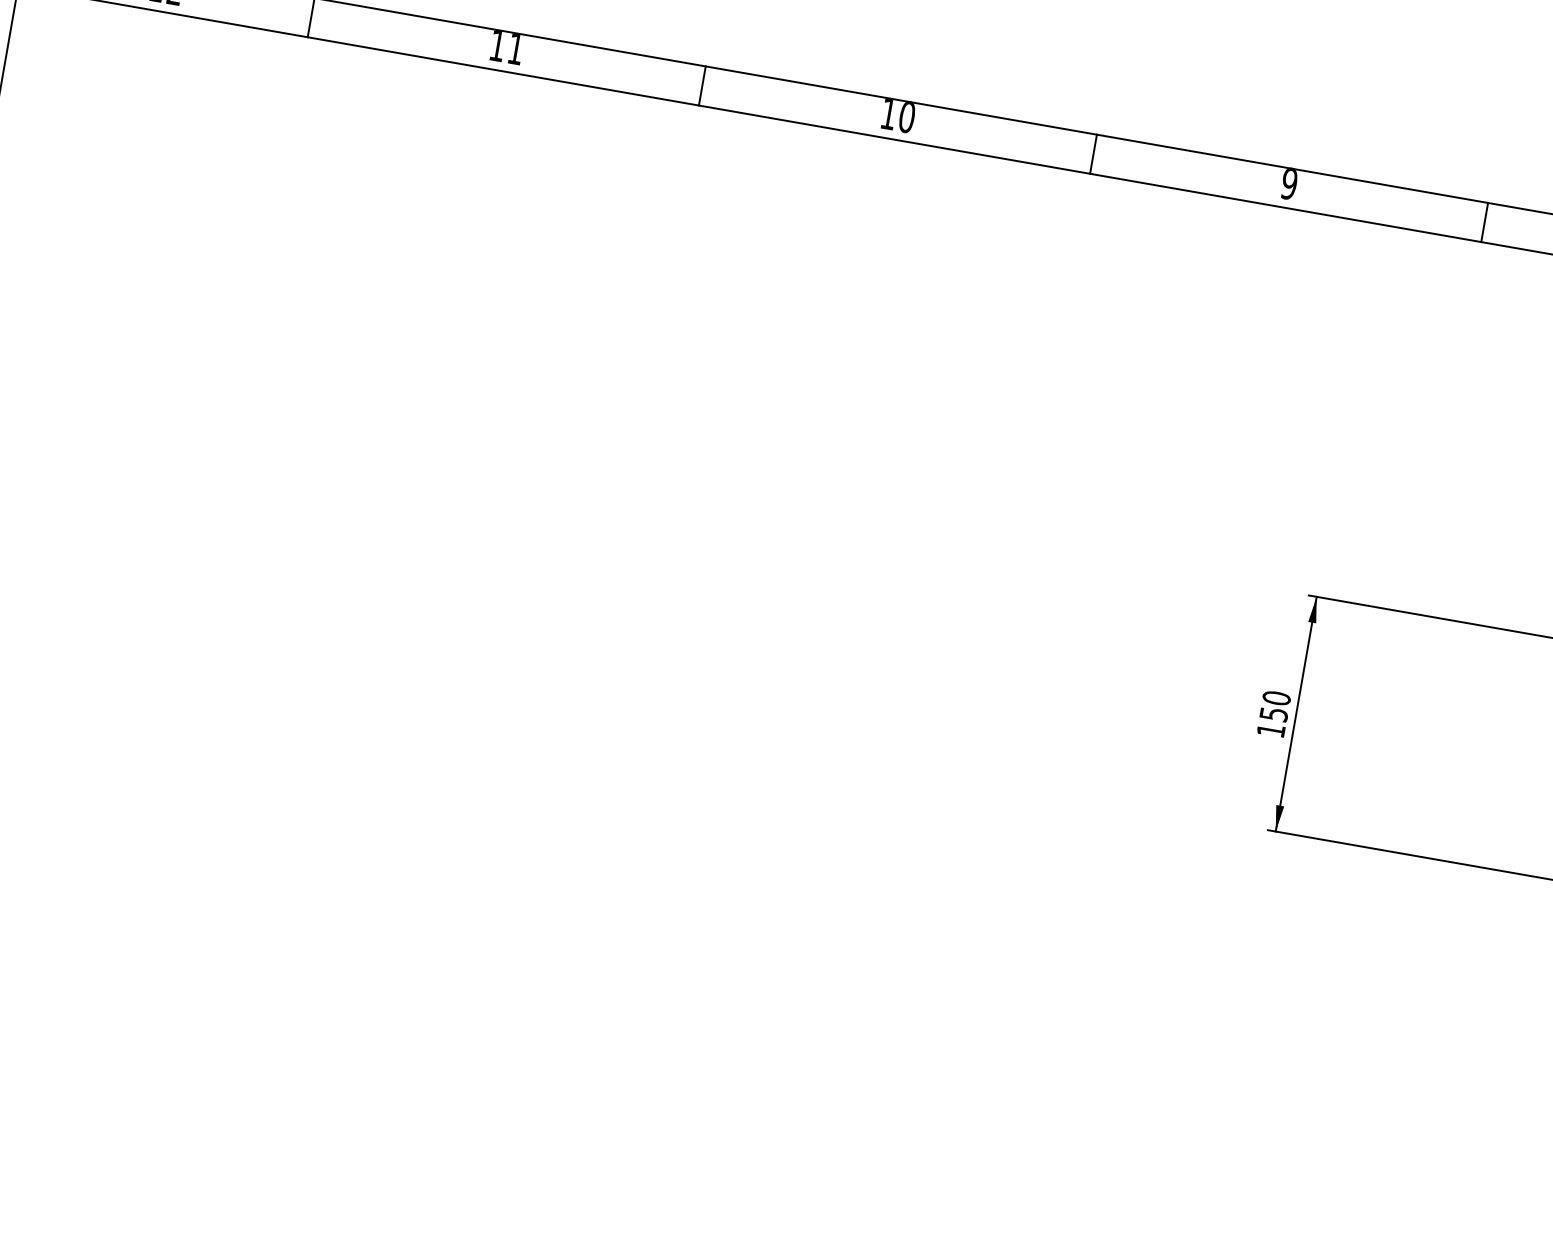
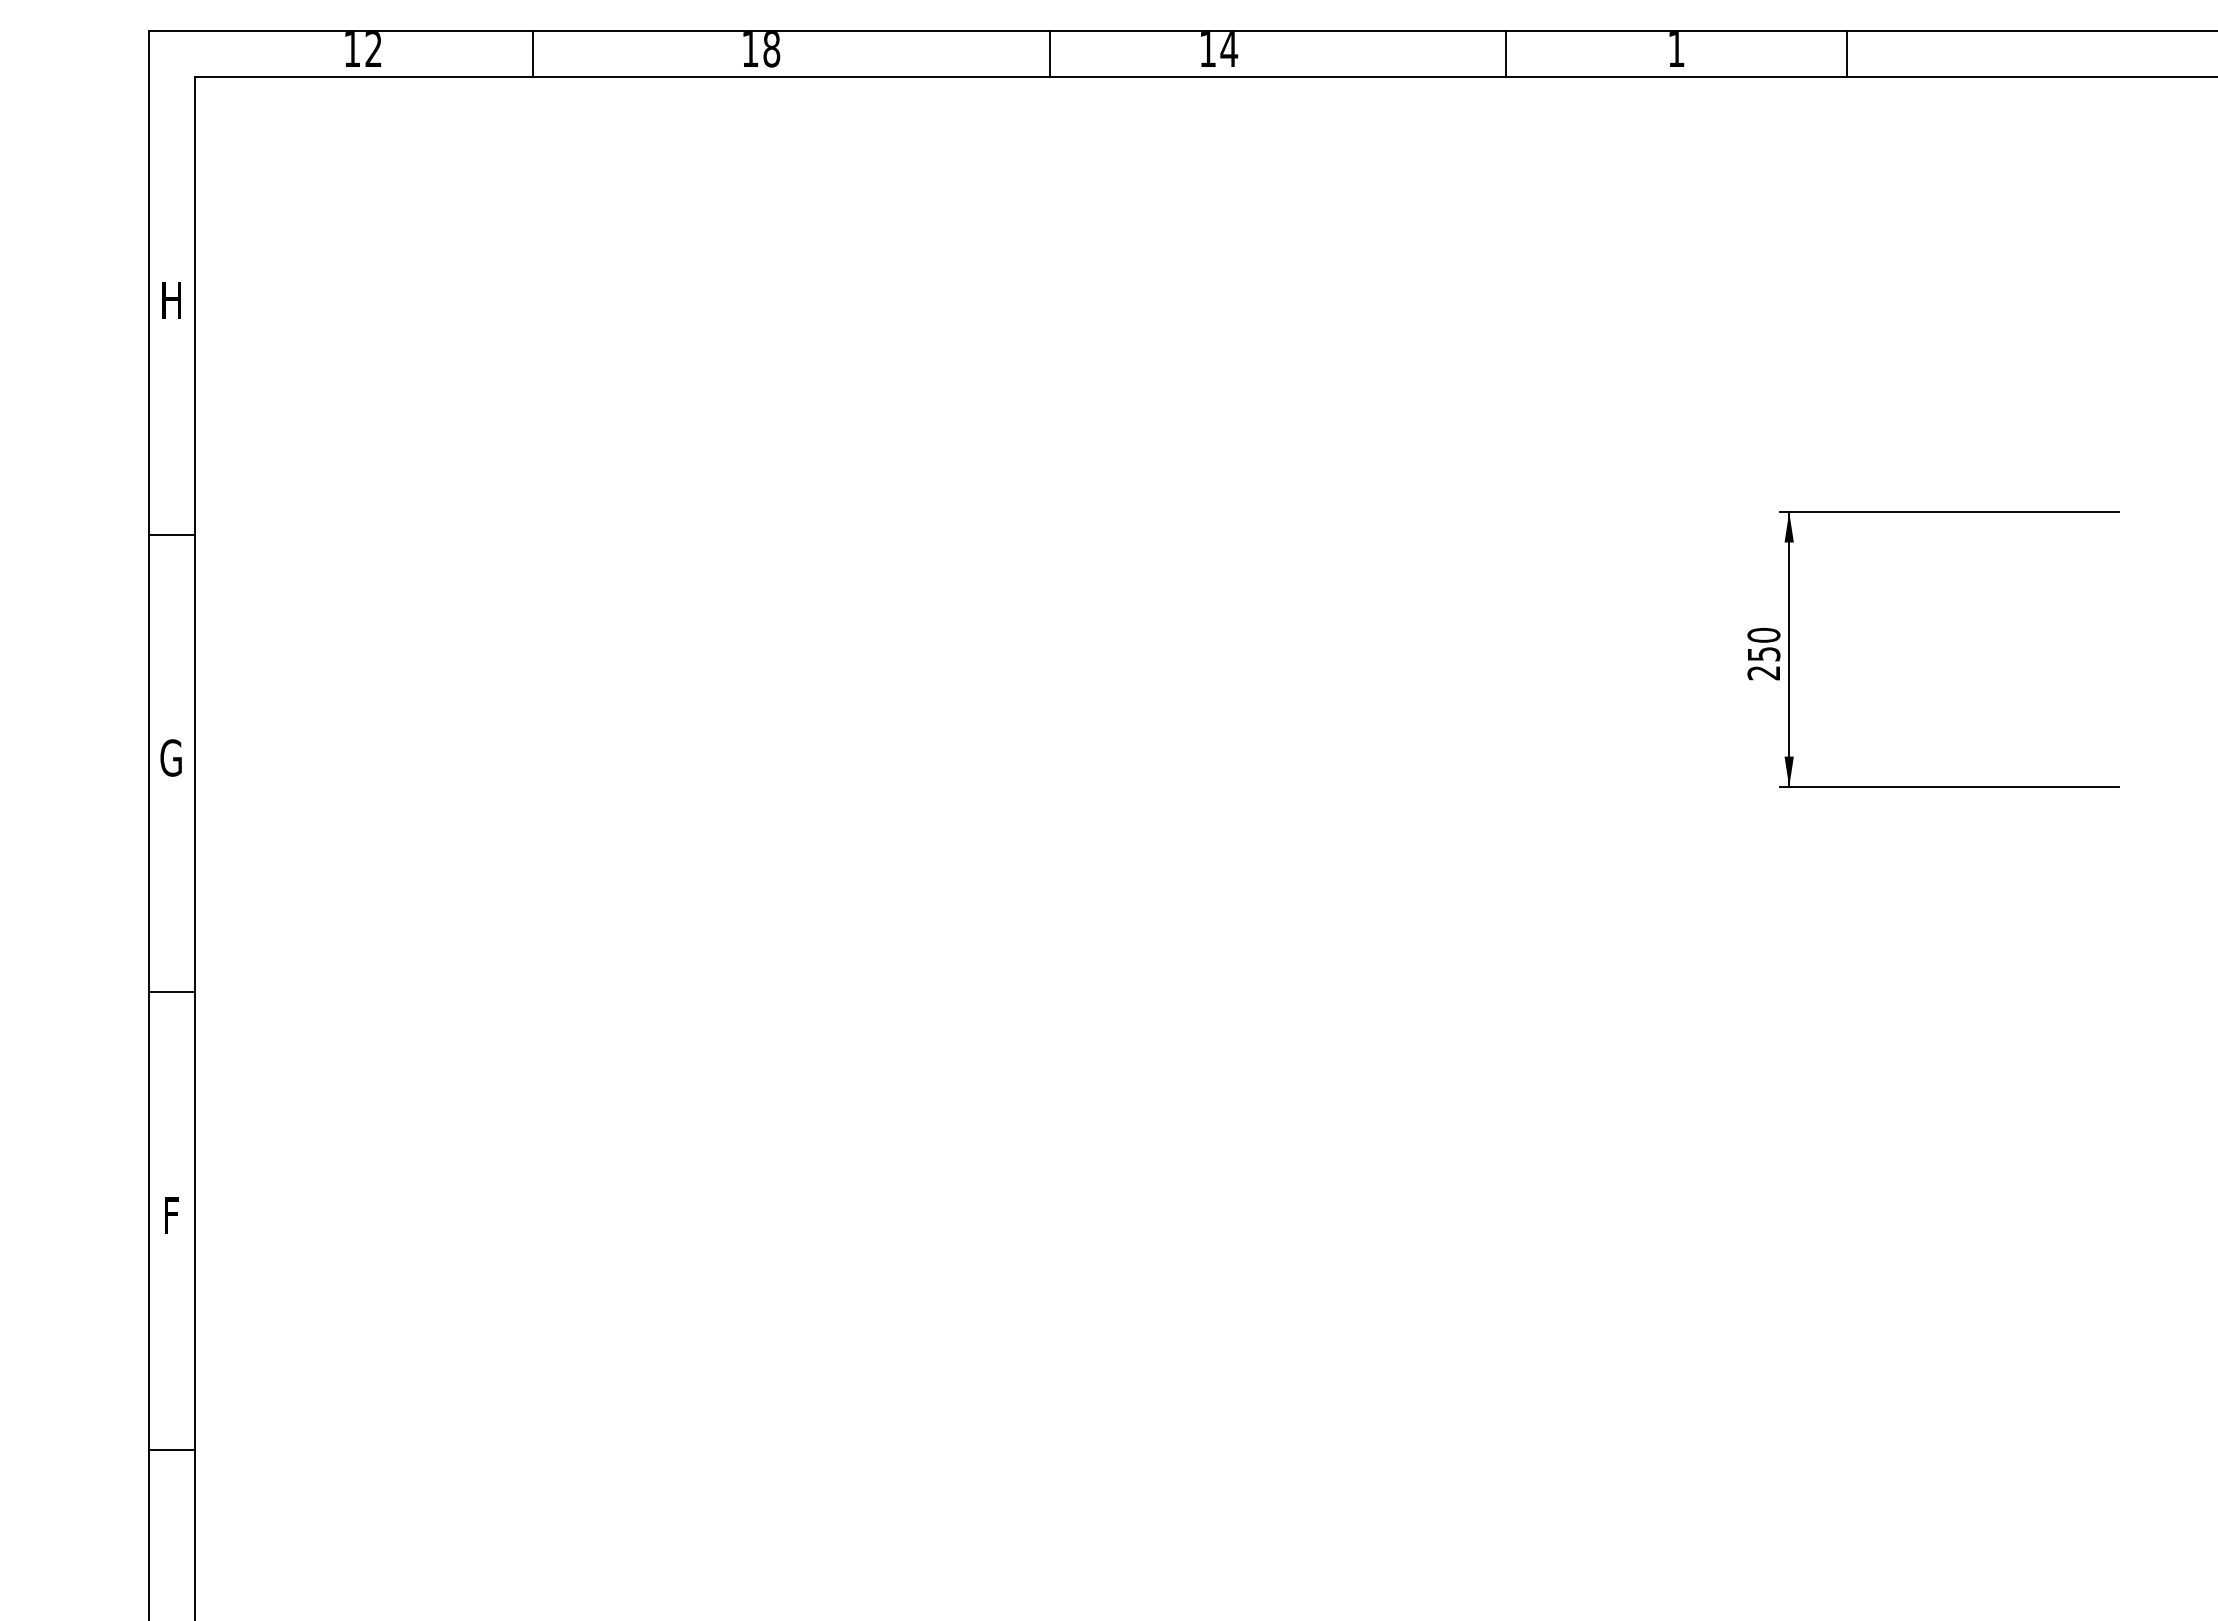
text: (515, 49) -> (771, 49), 11 -> 18
line: (702, 86) -> (1049, 54), moved
text: (907, 117) -> (1229, 49), 10 -> 14
line: (1093, 154) -> (1506, 54), moved
text: (1289, 184) -> (1676, 49), 9 -> 1
line: (1484, 222) -> (1846, 54), moved
text: (1270, 730) -> (1763, 673), 150 -> 250

